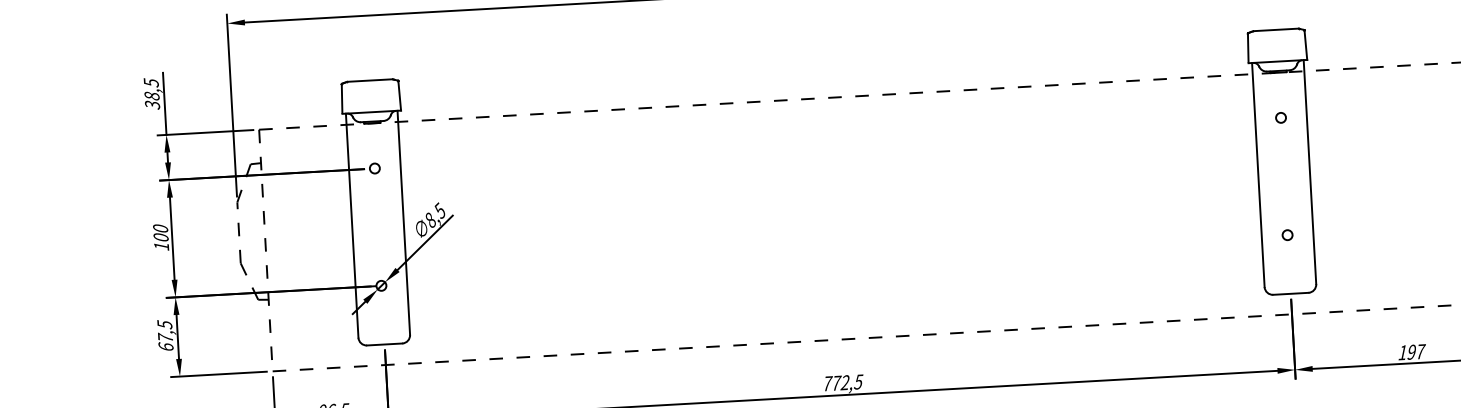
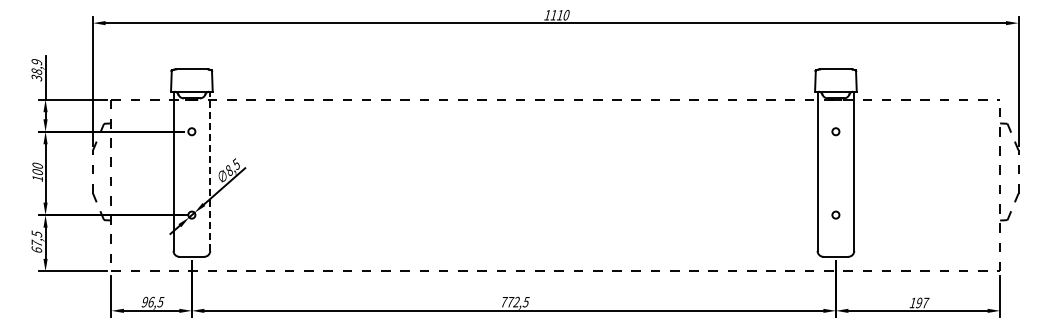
text: (150, 81) -> (36, 61), 38,5 -> 38,9
line: (404, 223) -> (210, 171), solid -> dashed

